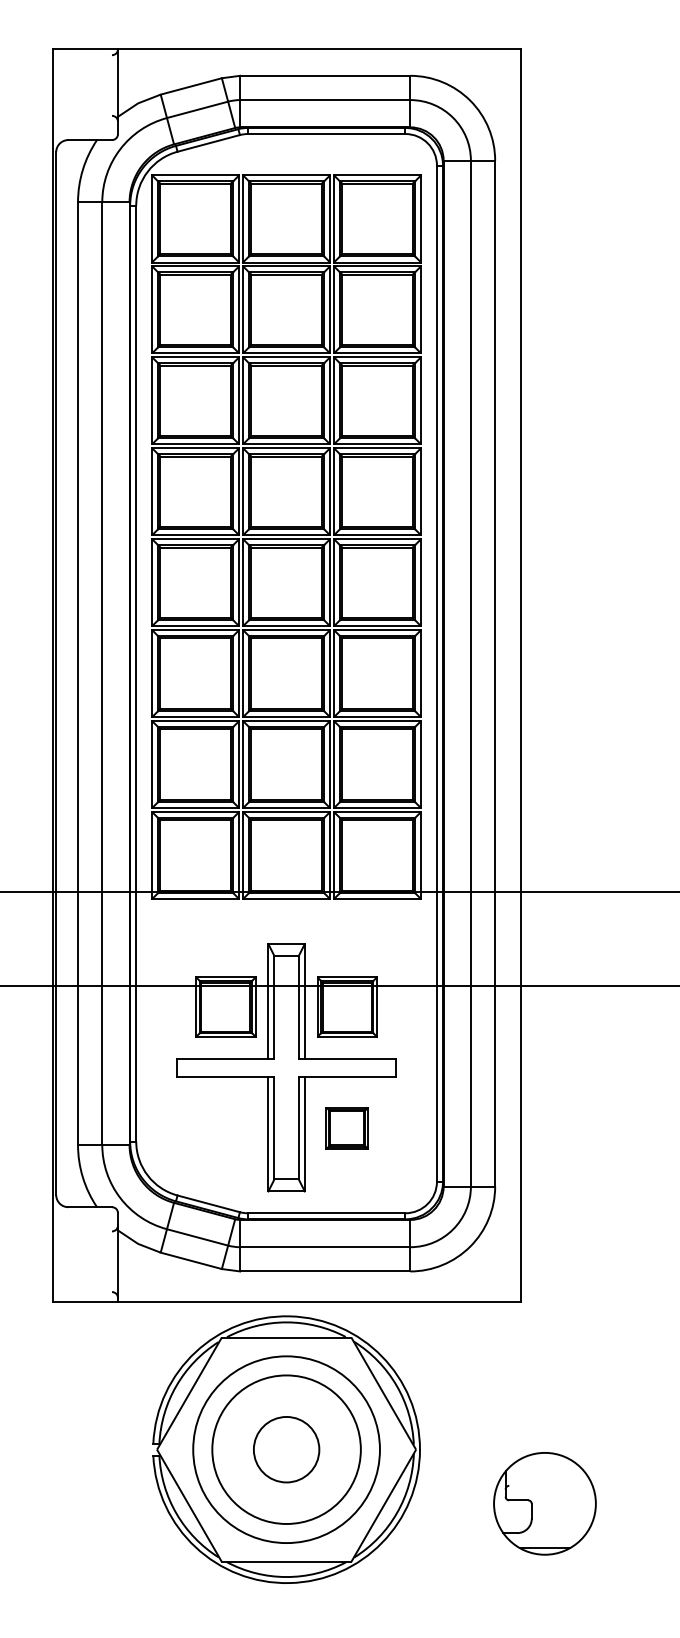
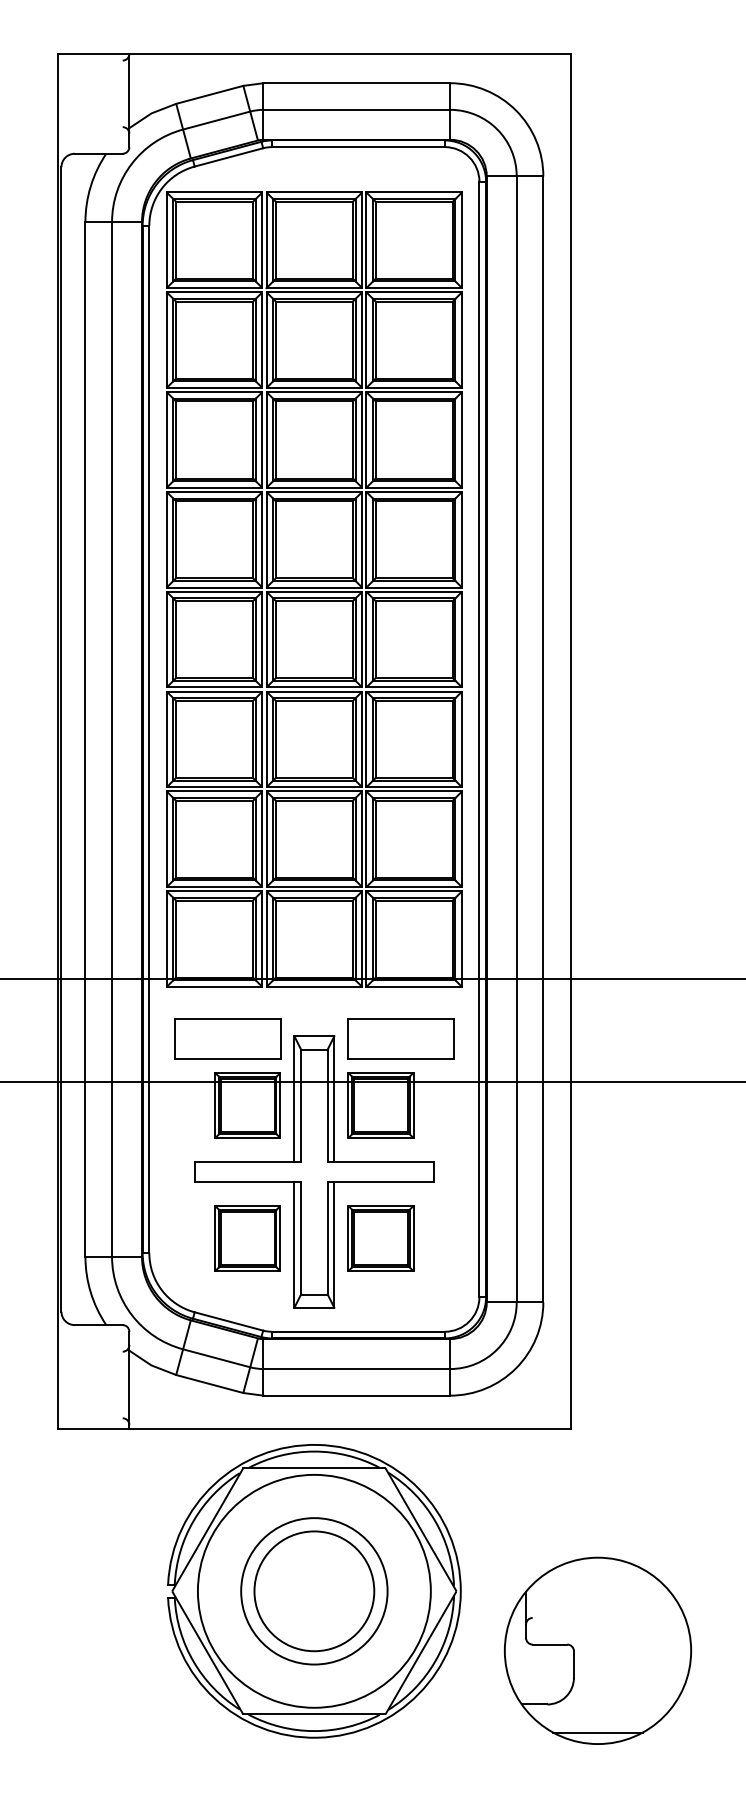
part: (207, 946) -> (227, 1038), added
part: (365, 946) -> (400, 1038), added
part: (225, 1128) -> (247, 1238), added
part: (346, 1128) -> (380, 1238), size x1.43
circle: (285, 1448) -> (313, 1590), size x1.43
circle: (286, 1449) -> (314, 1591), size x0.71
circle: (286, 1449) -> (314, 1591), size x1.67
part: (544, 1503) -> (597, 1650), size x1.67

